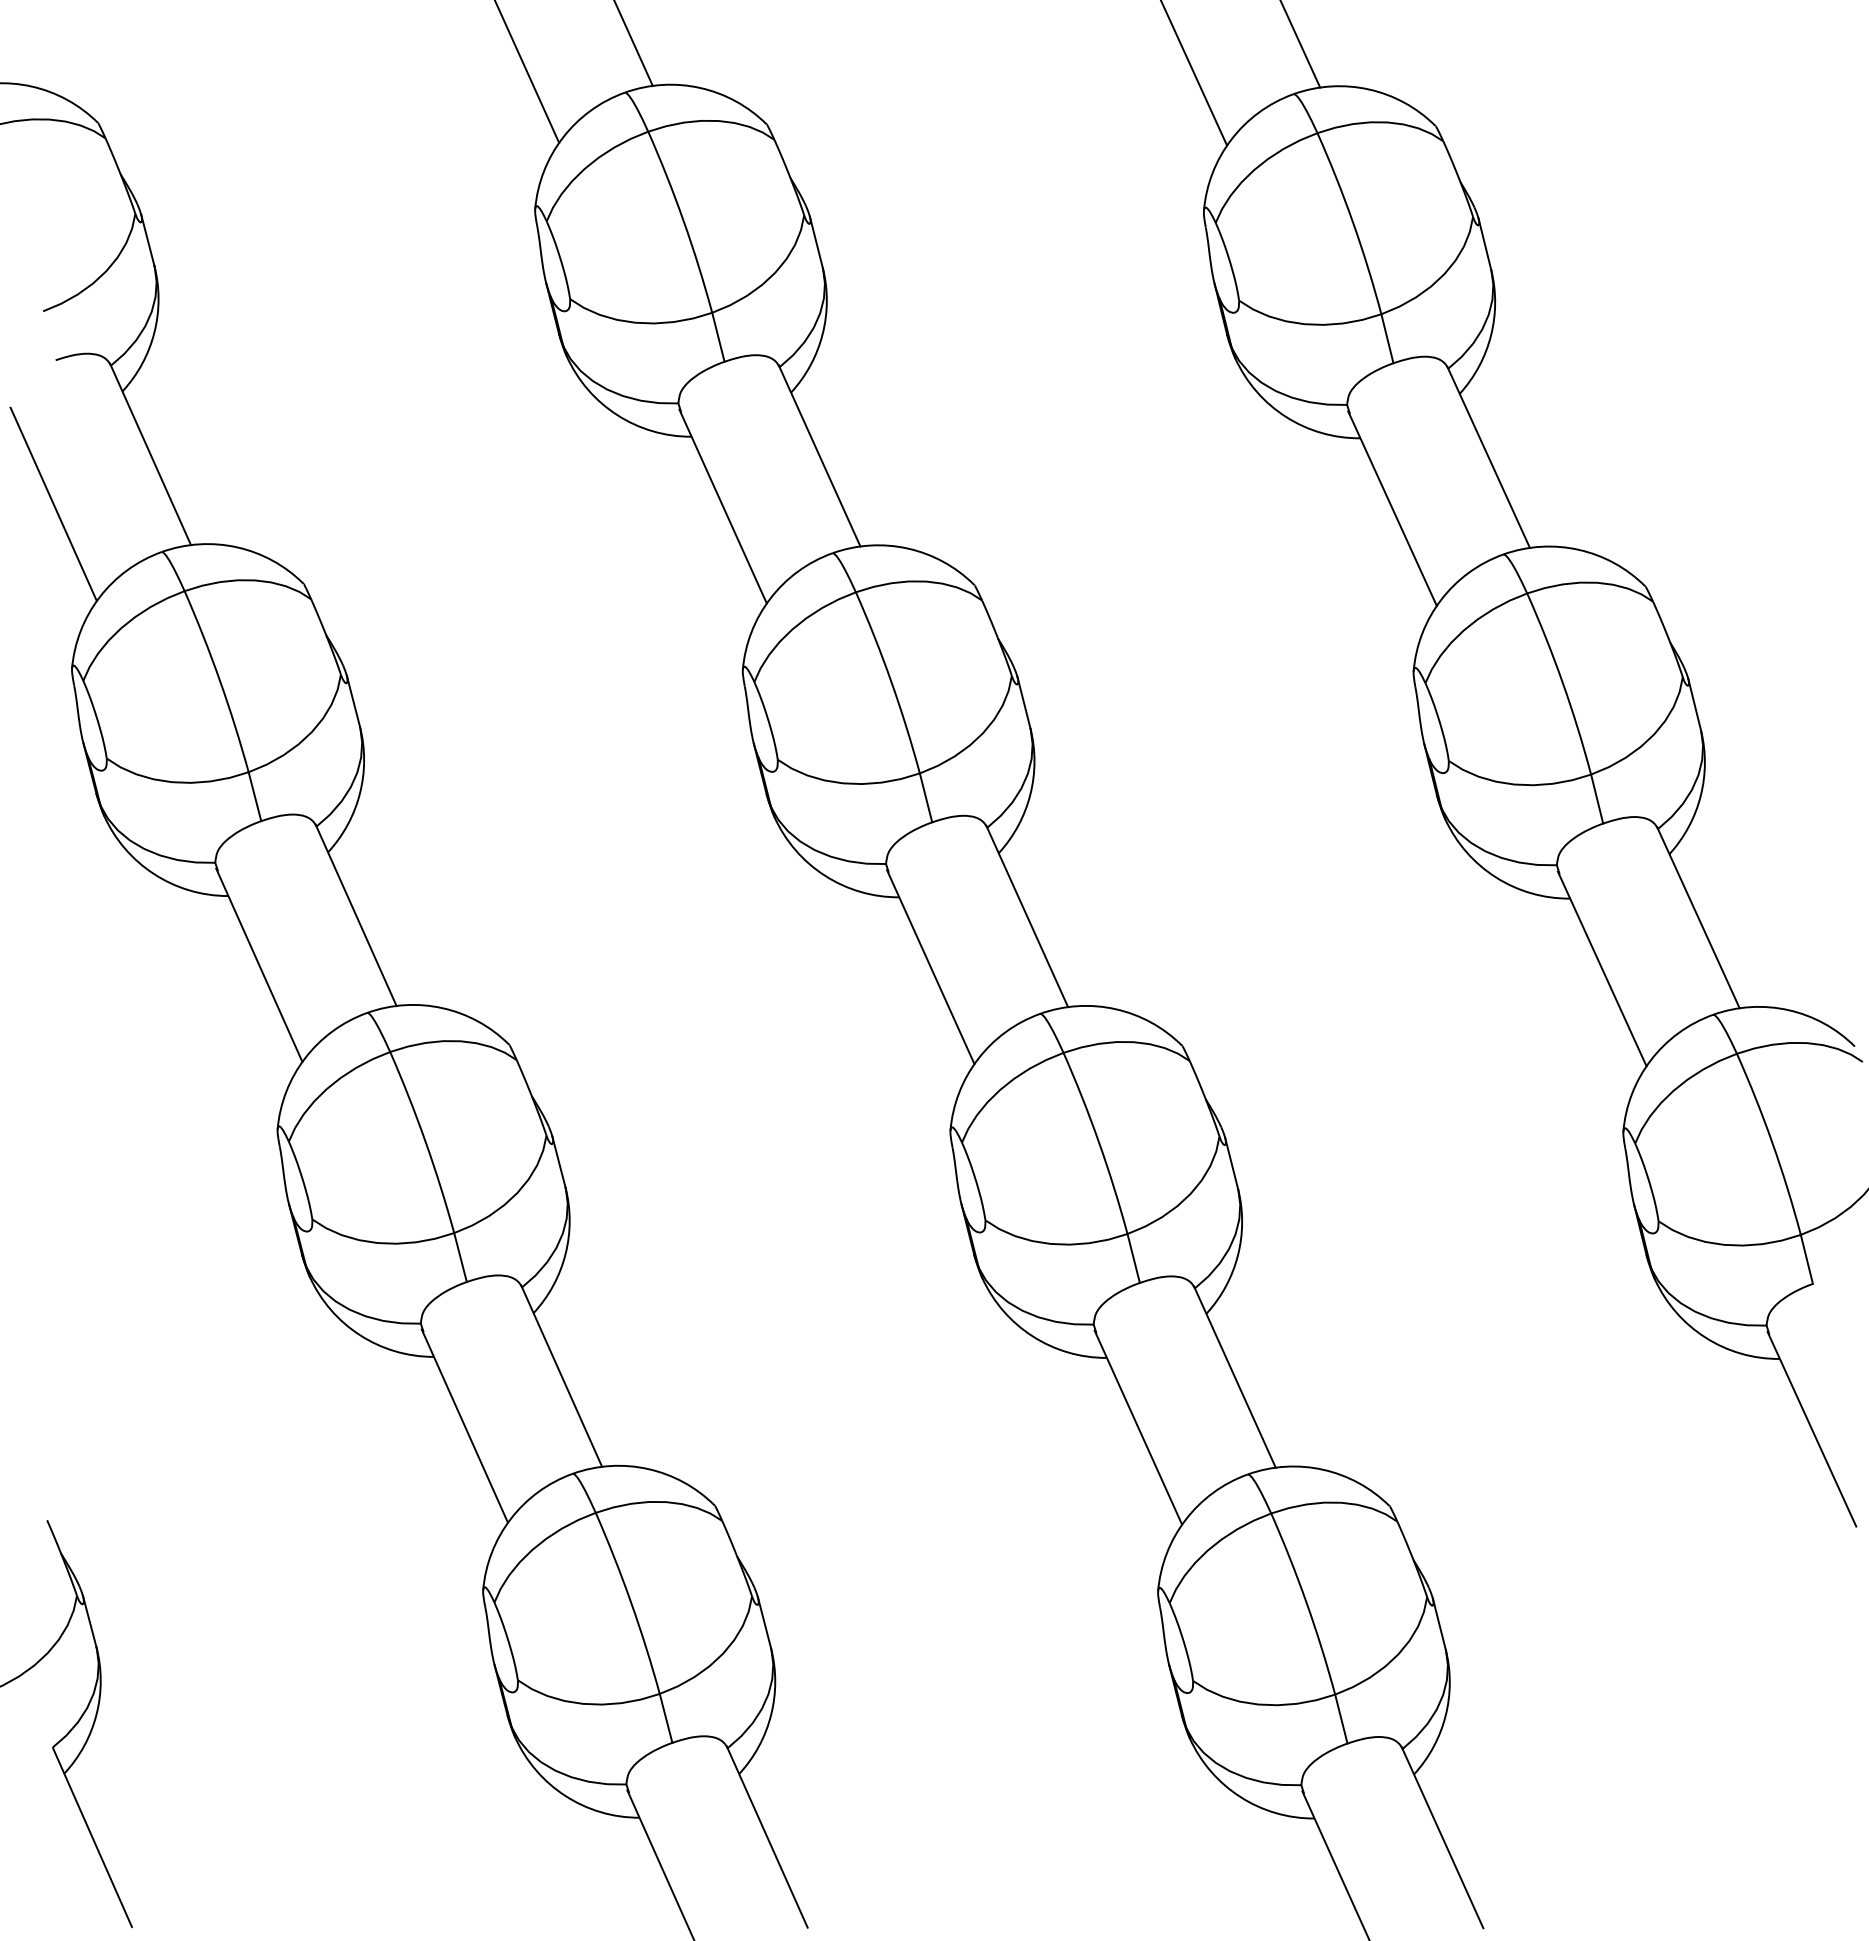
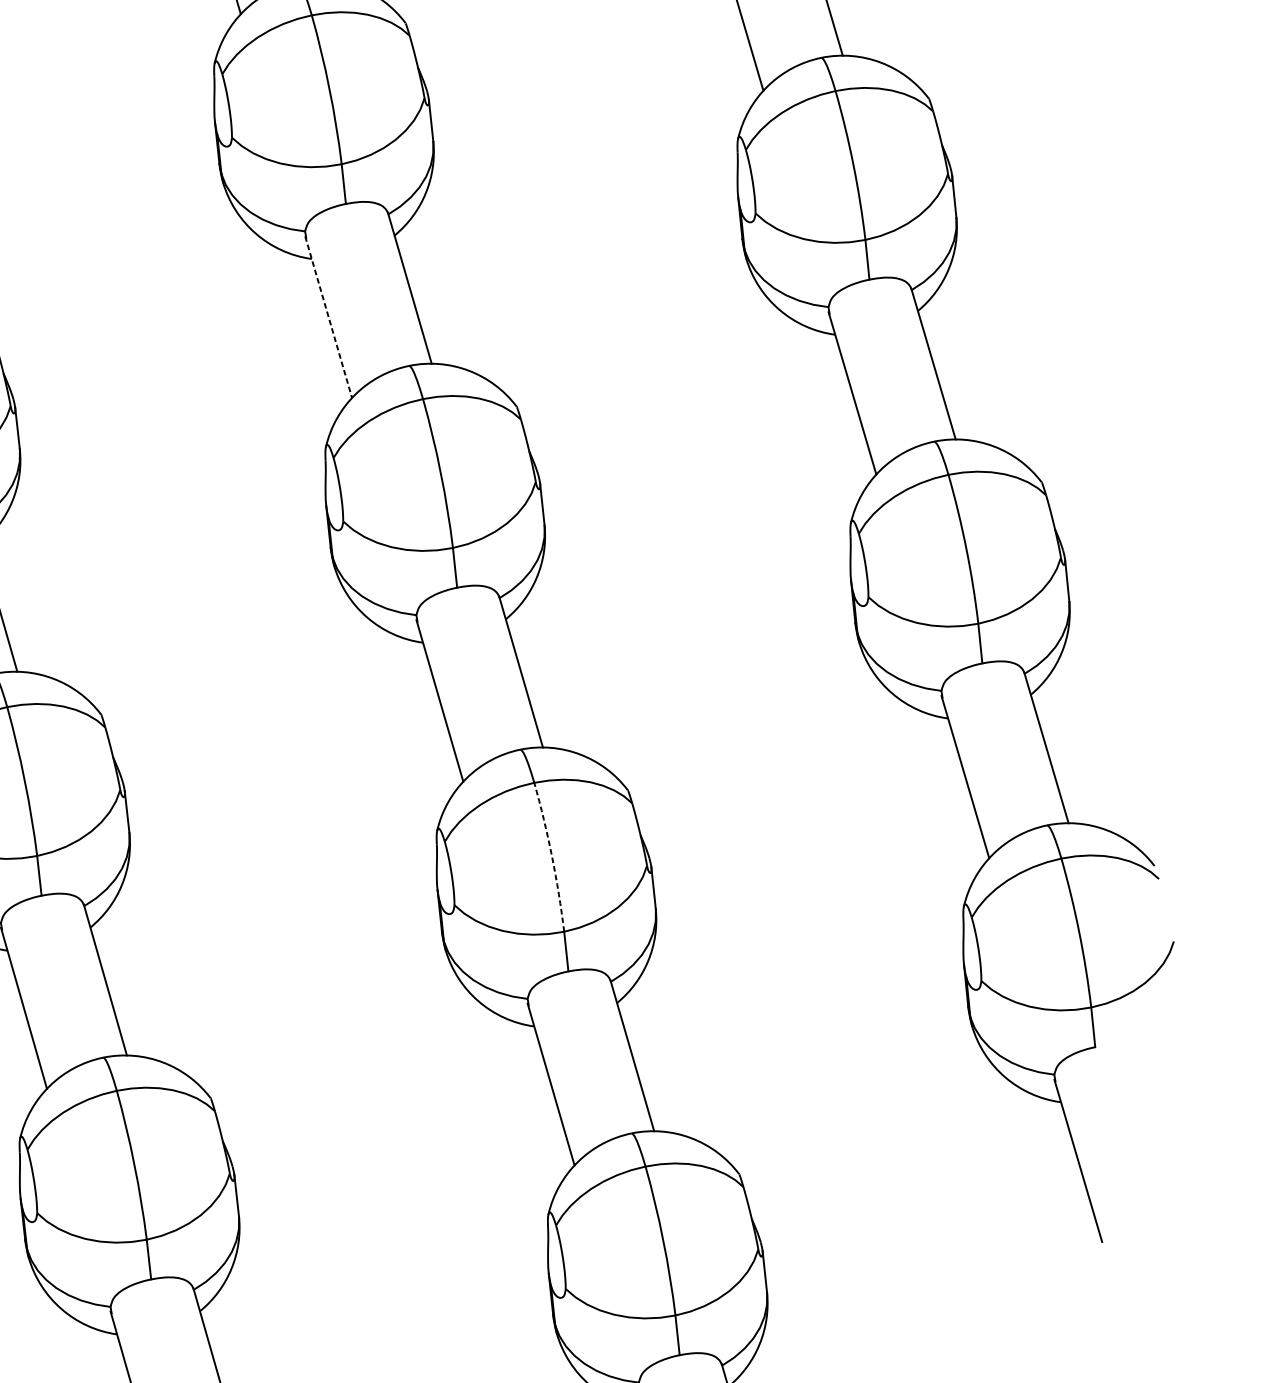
line: (723, 506) -> (328, 317), solid -> dashed
arc: (1098, 1142) -> (551, 856), solid -> dashed

